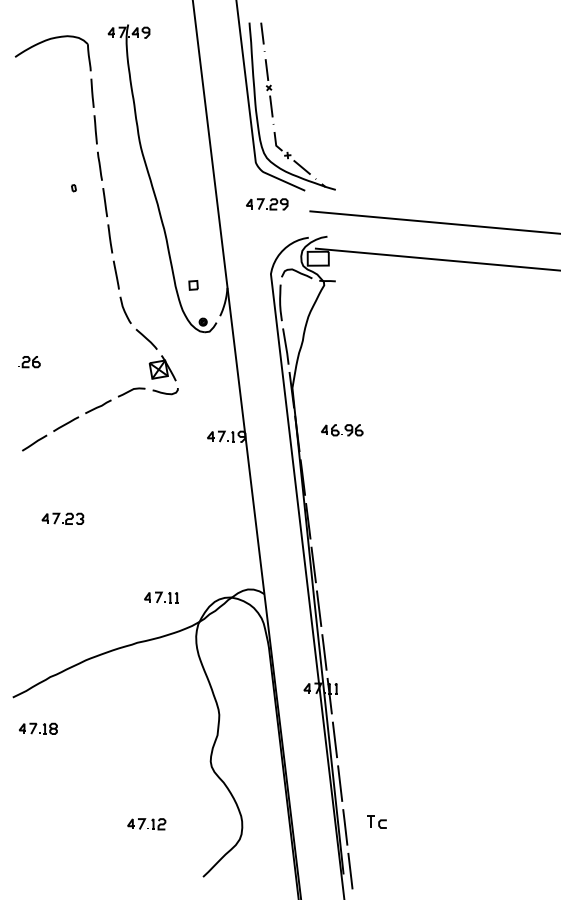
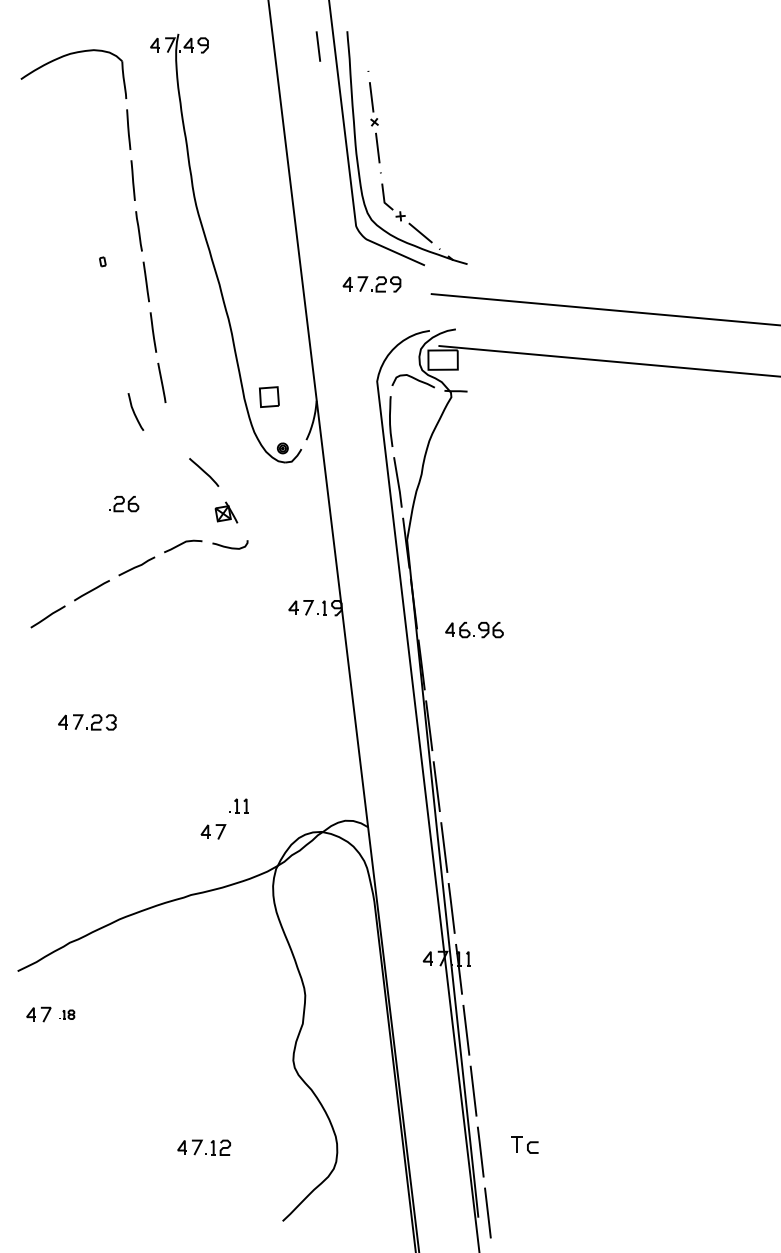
line: (262, 33) -> (318, 46), moved
part: (193, 285) -> (269, 397), size x1.6
curve: (124, 309) -> (134, 411), moved
part: (29, 362) -> (124, 504), moved
part: (162, 368) -> (226, 512), size x0.6
part: (342, 430) -> (474, 630), moved
part: (171, 597) -> (238, 805), moved
part: (47, 728) -> (66, 1014), size x0.6

